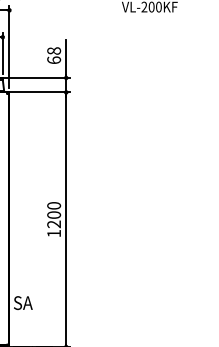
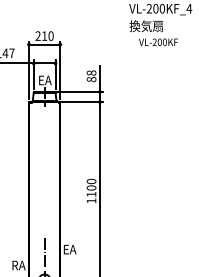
text: (54, 60) -> (91, 79), 68 -> 88
text: (52, 224) -> (90, 194), 1200 -> 1100
text: (16, 302) -> (65, 249), SA -> EA

